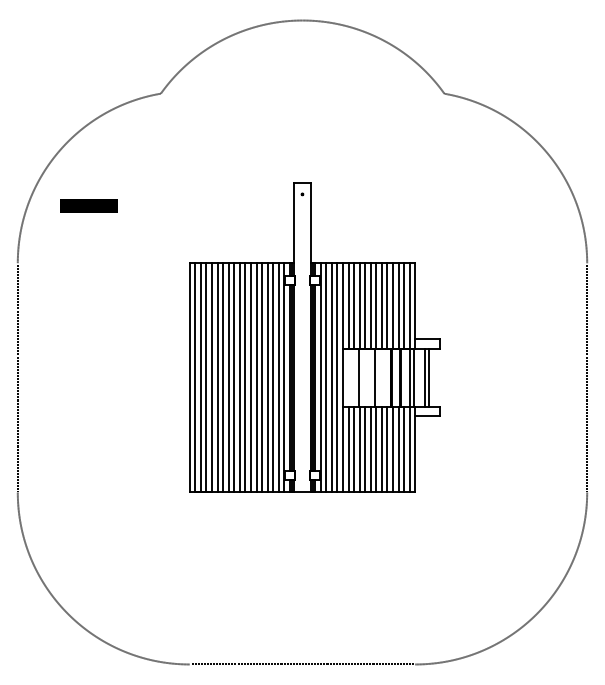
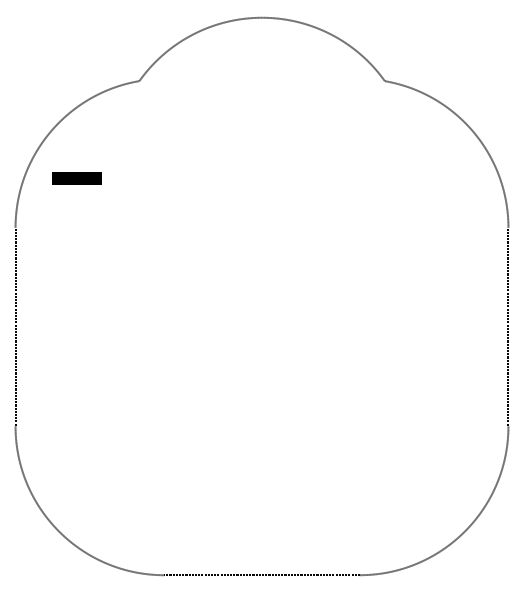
part: (314, 336) -> (272, 291), removed

